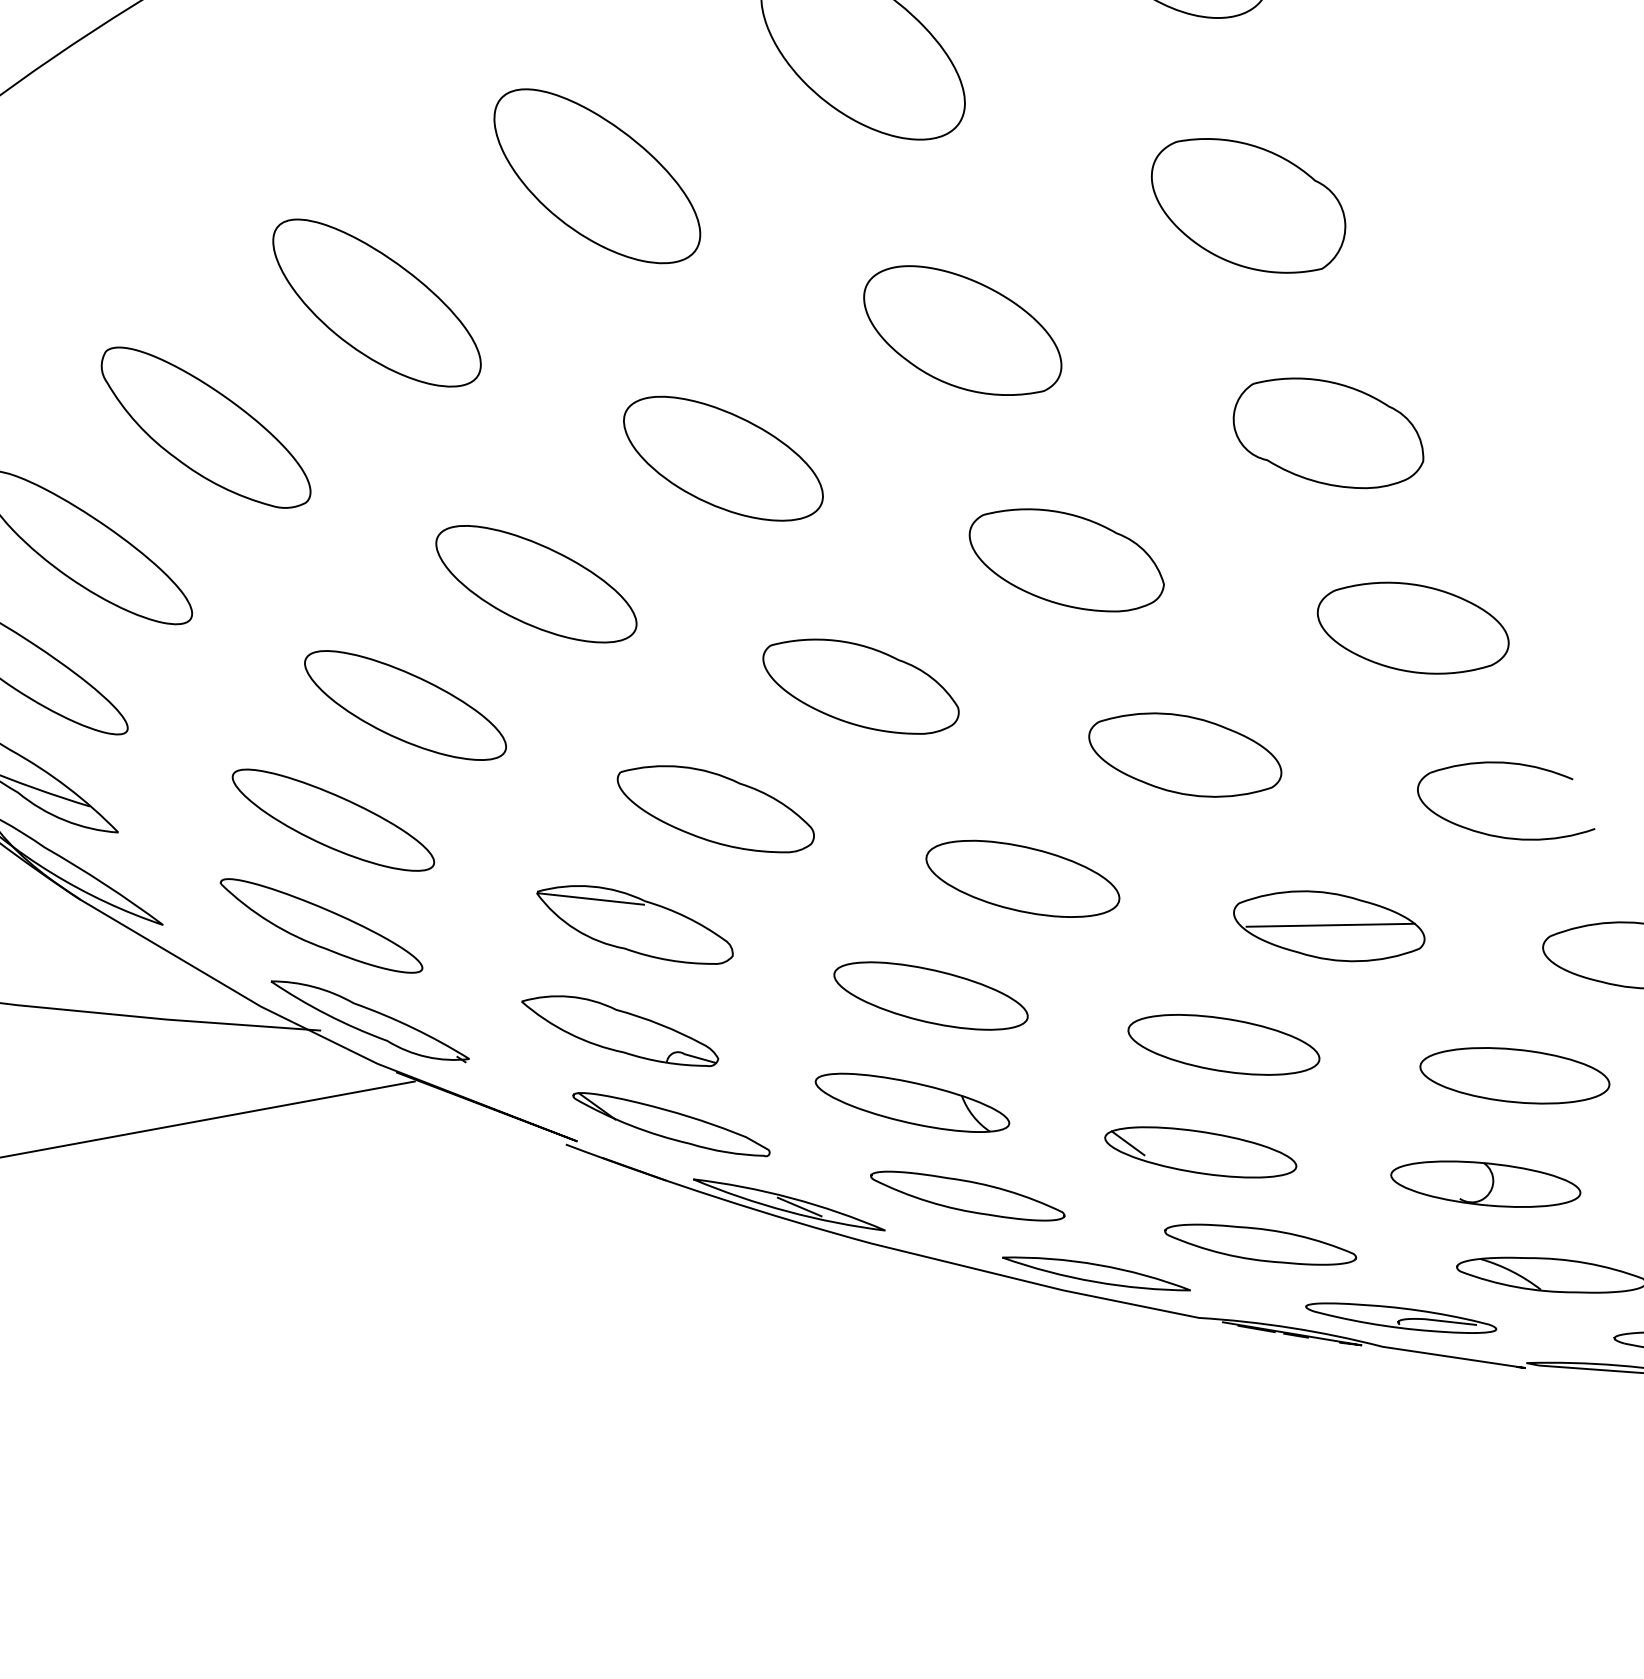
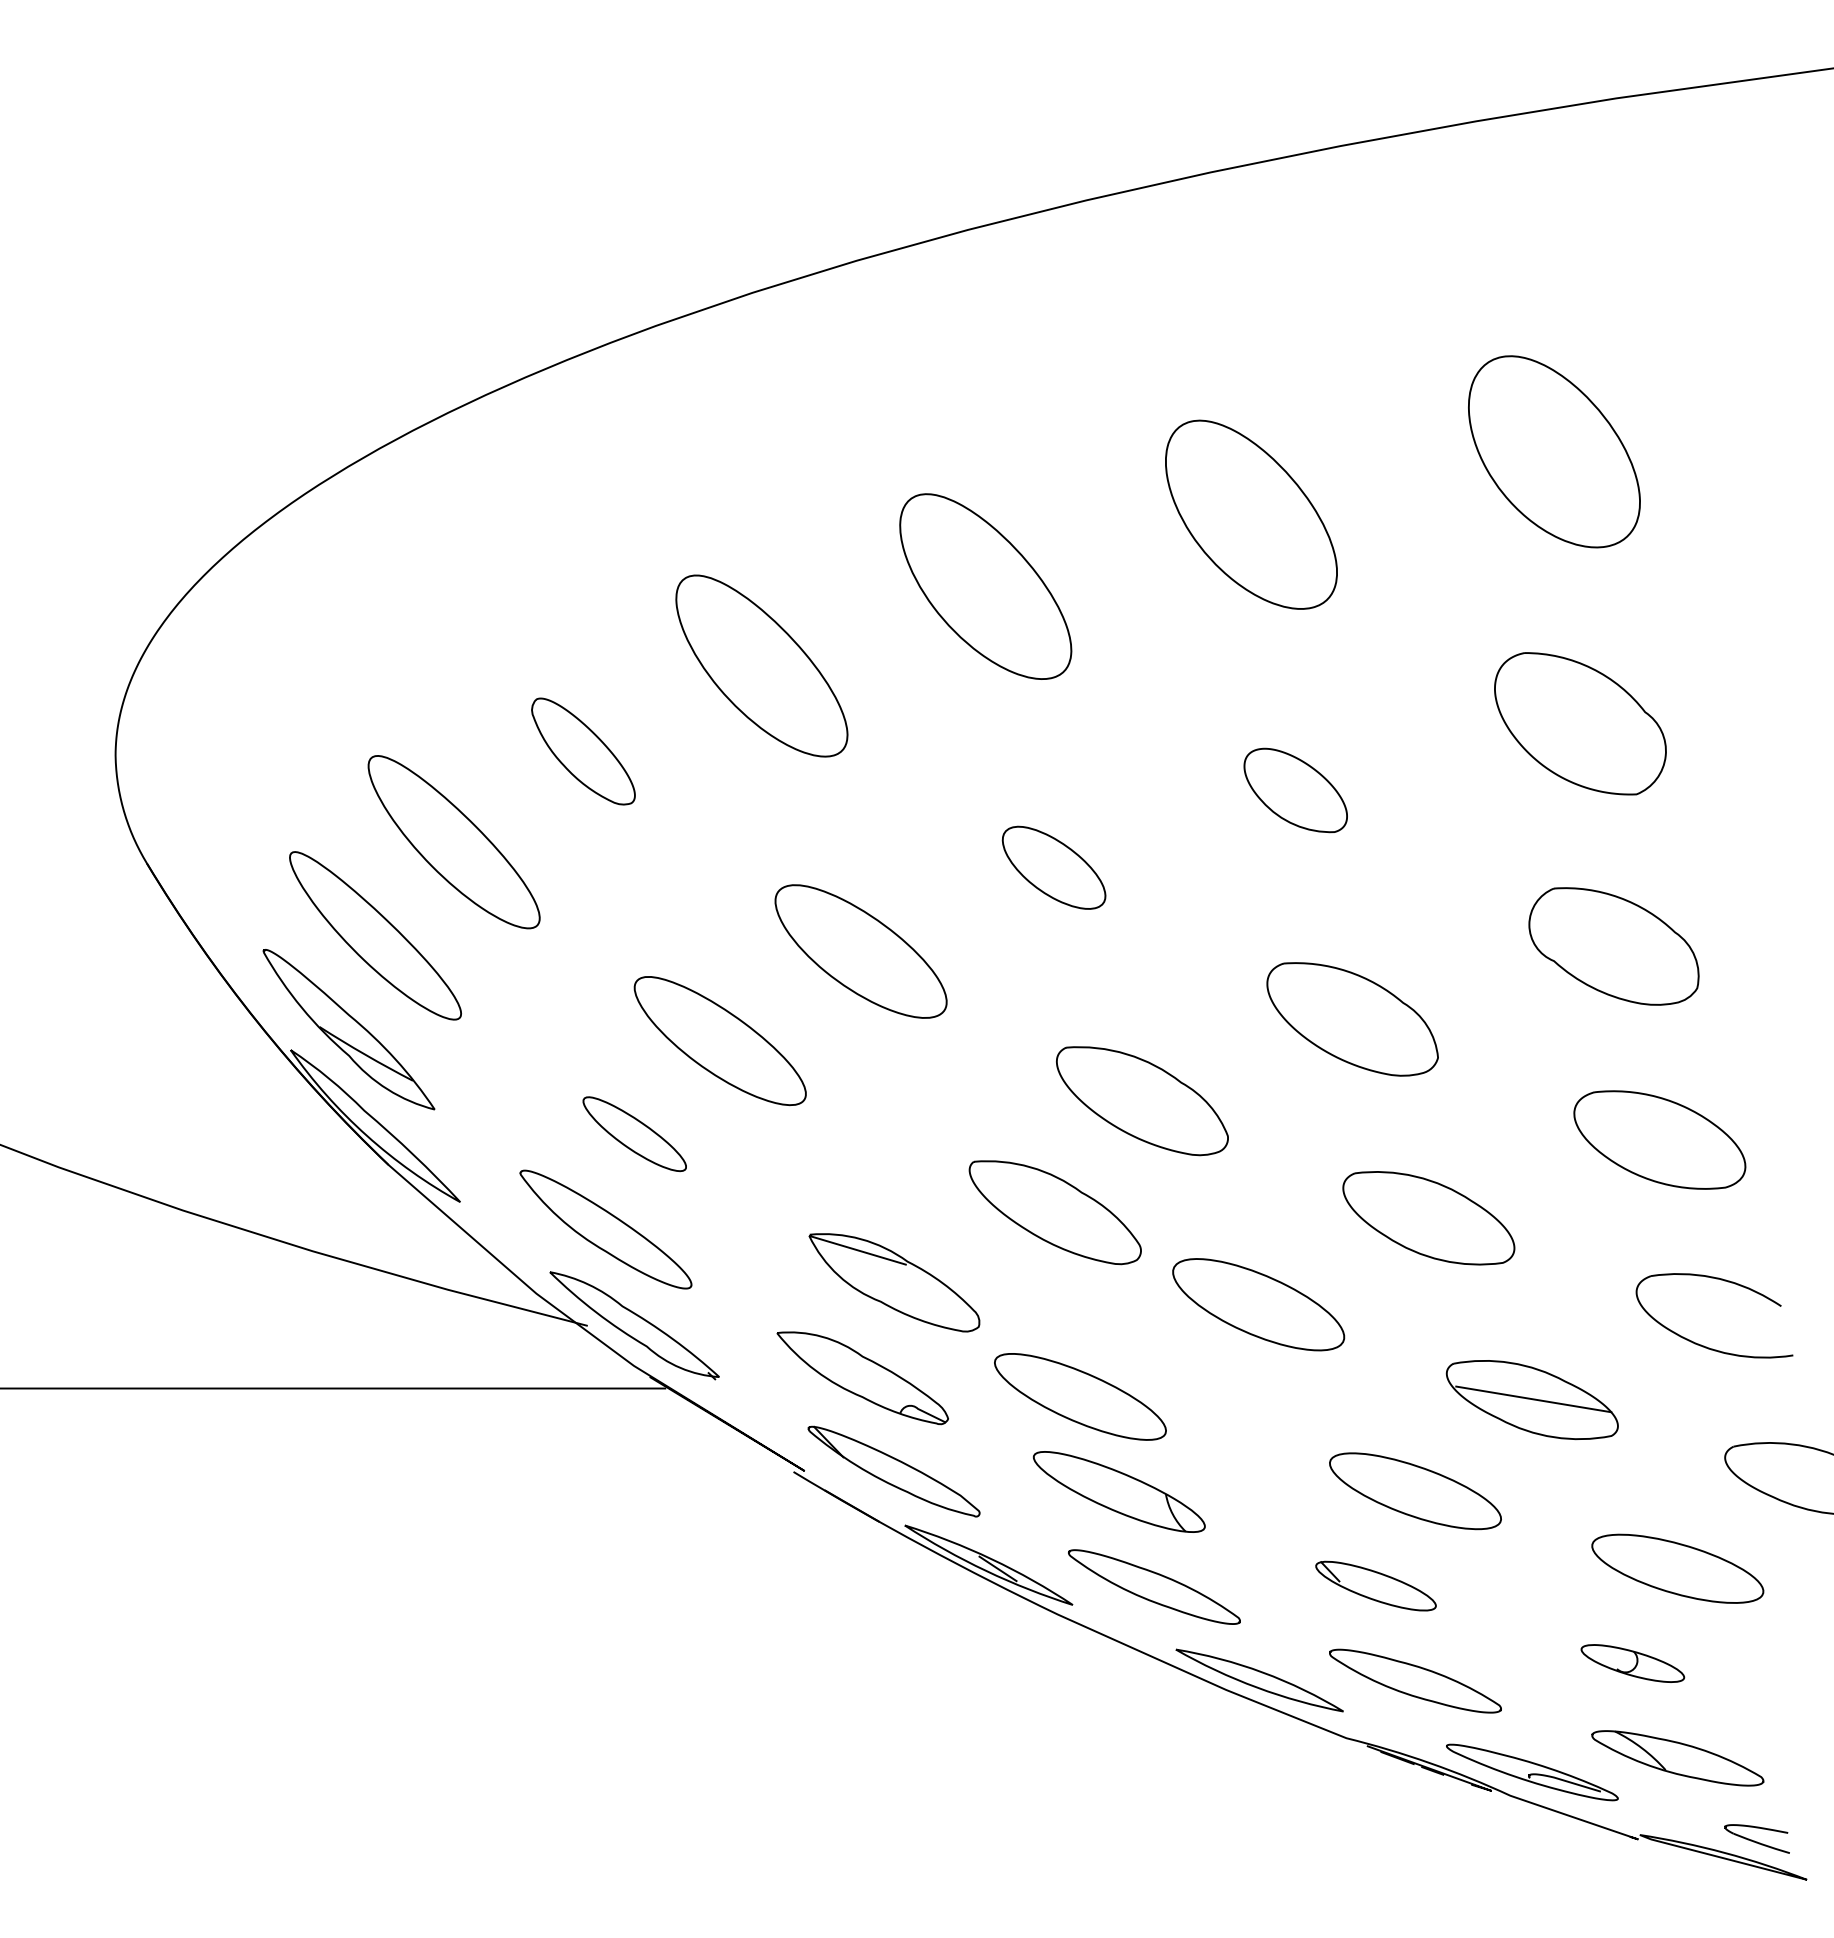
part: (962, 330) -> (1295, 790), size x0.6
part: (205, 427) -> (583, 751), size x0.6
part: (722, 458) -> (1053, 867), size x0.6
part: (715, 809) -> (1054, 1212), moved
part: (333, 819) -> (634, 1133), size x0.6
part: (931, 995) -> (1080, 1396), moved
part: (1200, 1151) -> (1375, 1585), size x0.7
part: (1485, 1184) -> (1632, 1663), size x0.6

